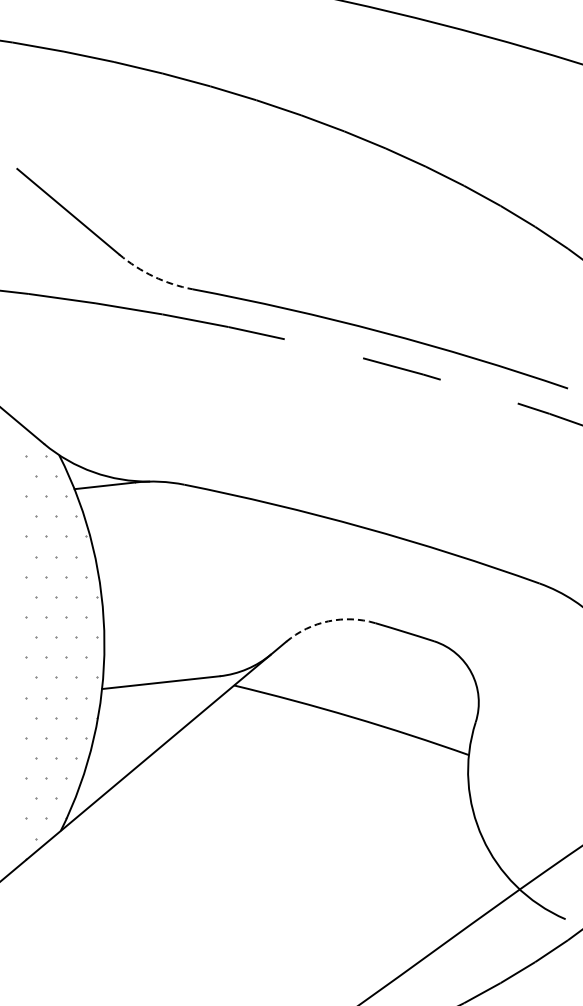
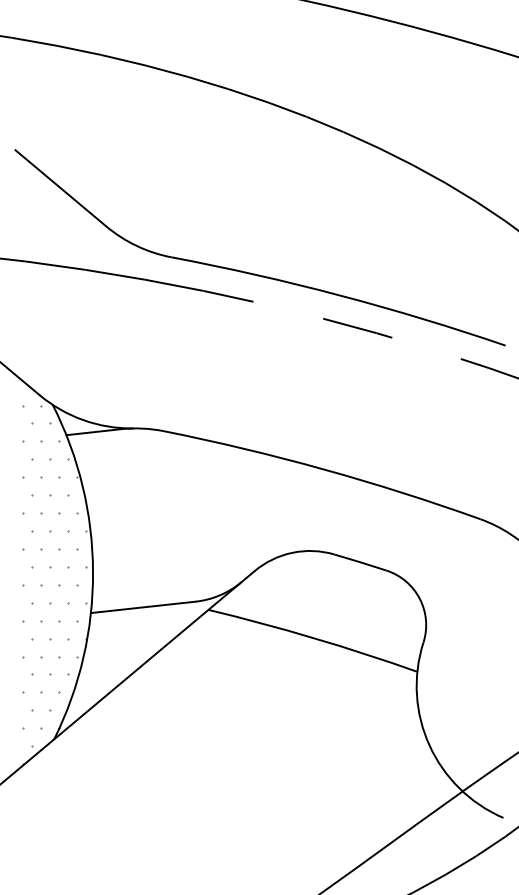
arc: (153, 276) -> (136, 245), dashed -> solid
arc: (328, 621) -> (292, 552), dashed -> solid

